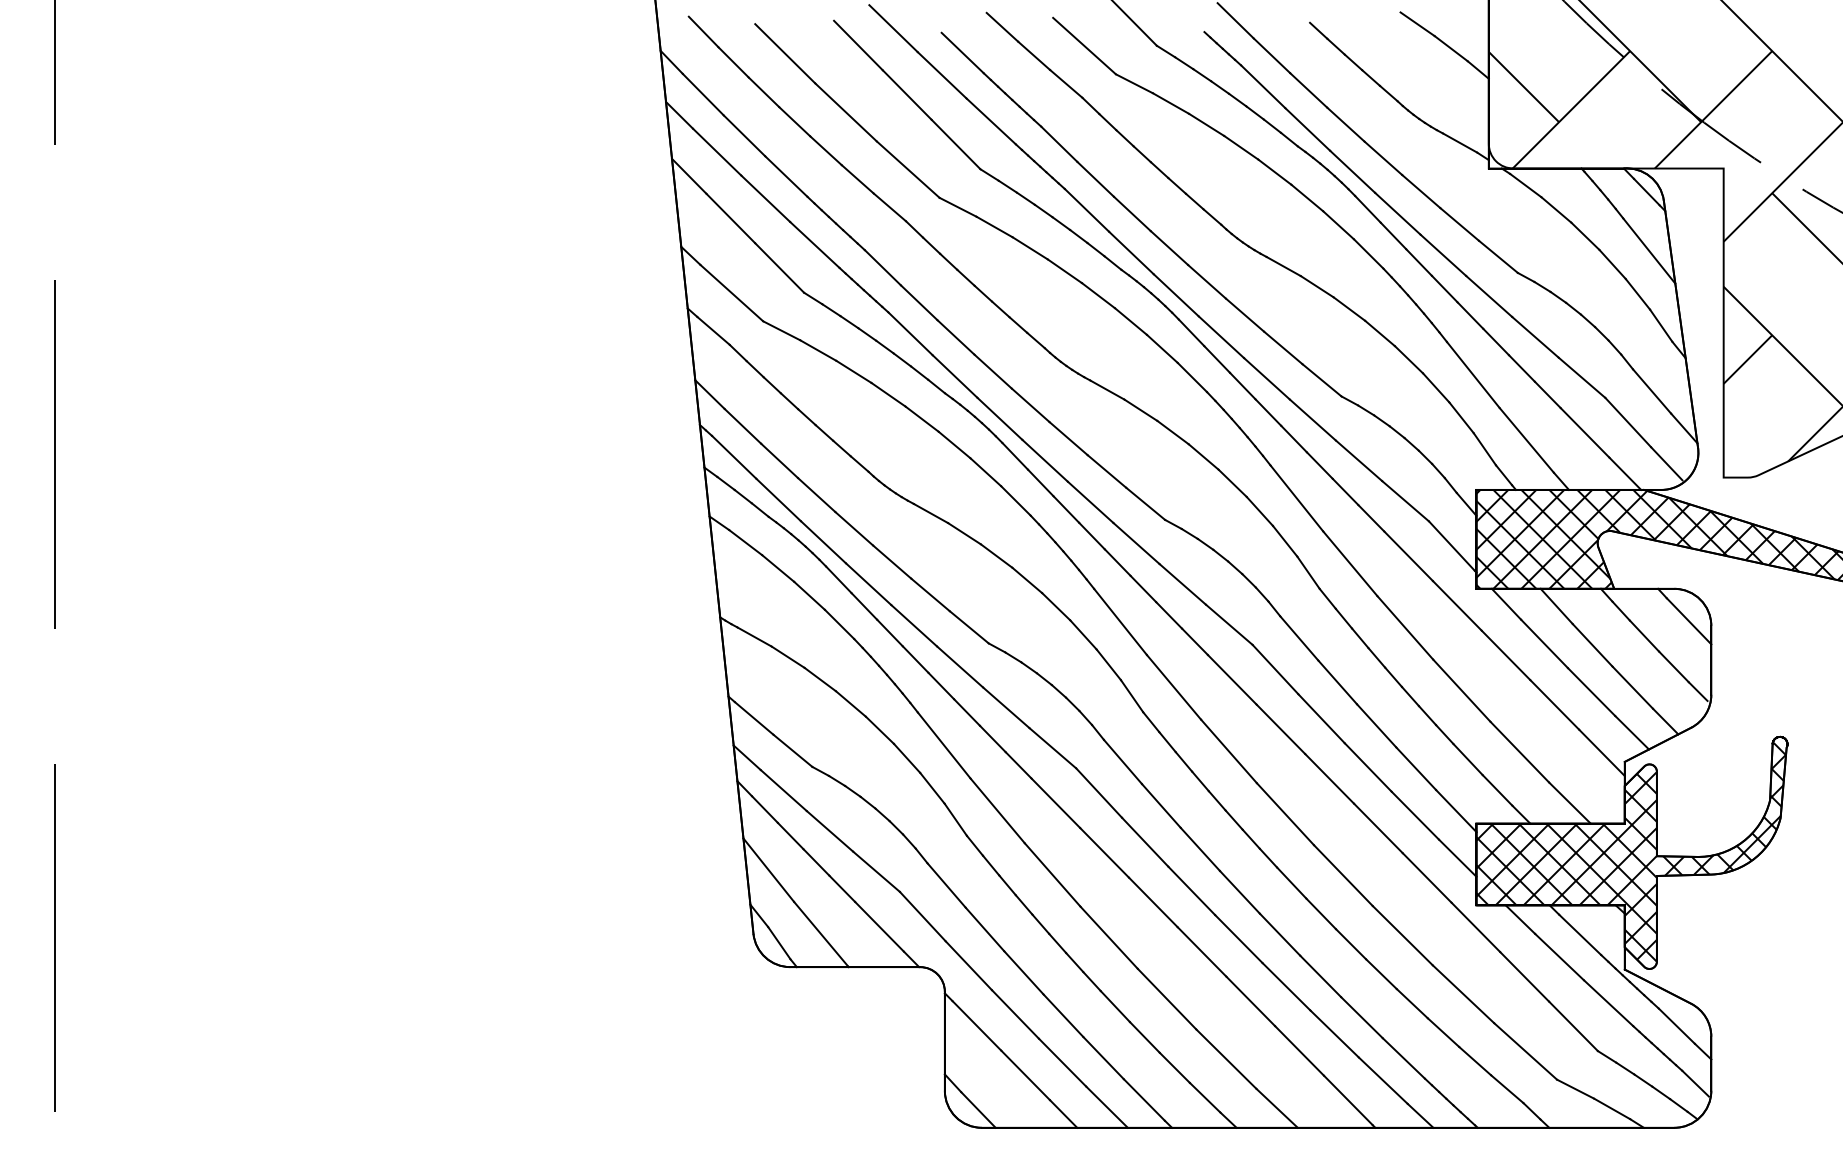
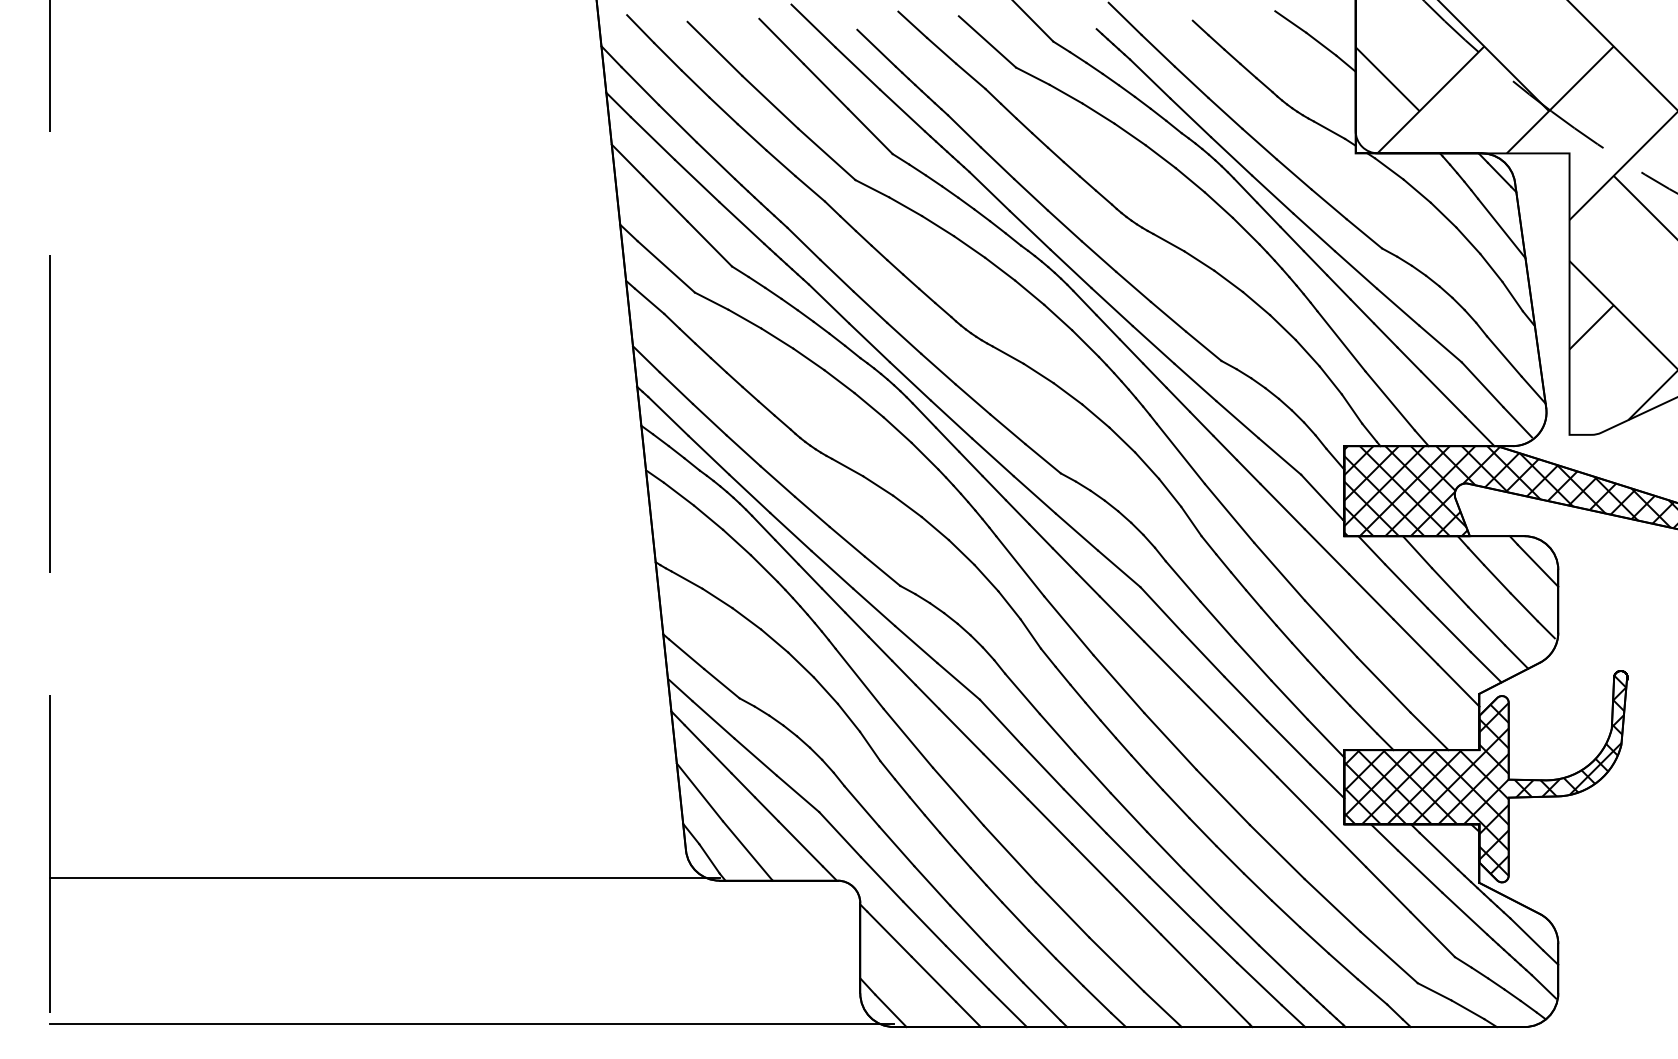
line: (422, 964) -> (384, 878), added
line: (518, 1124) -> (471, 1024), added

